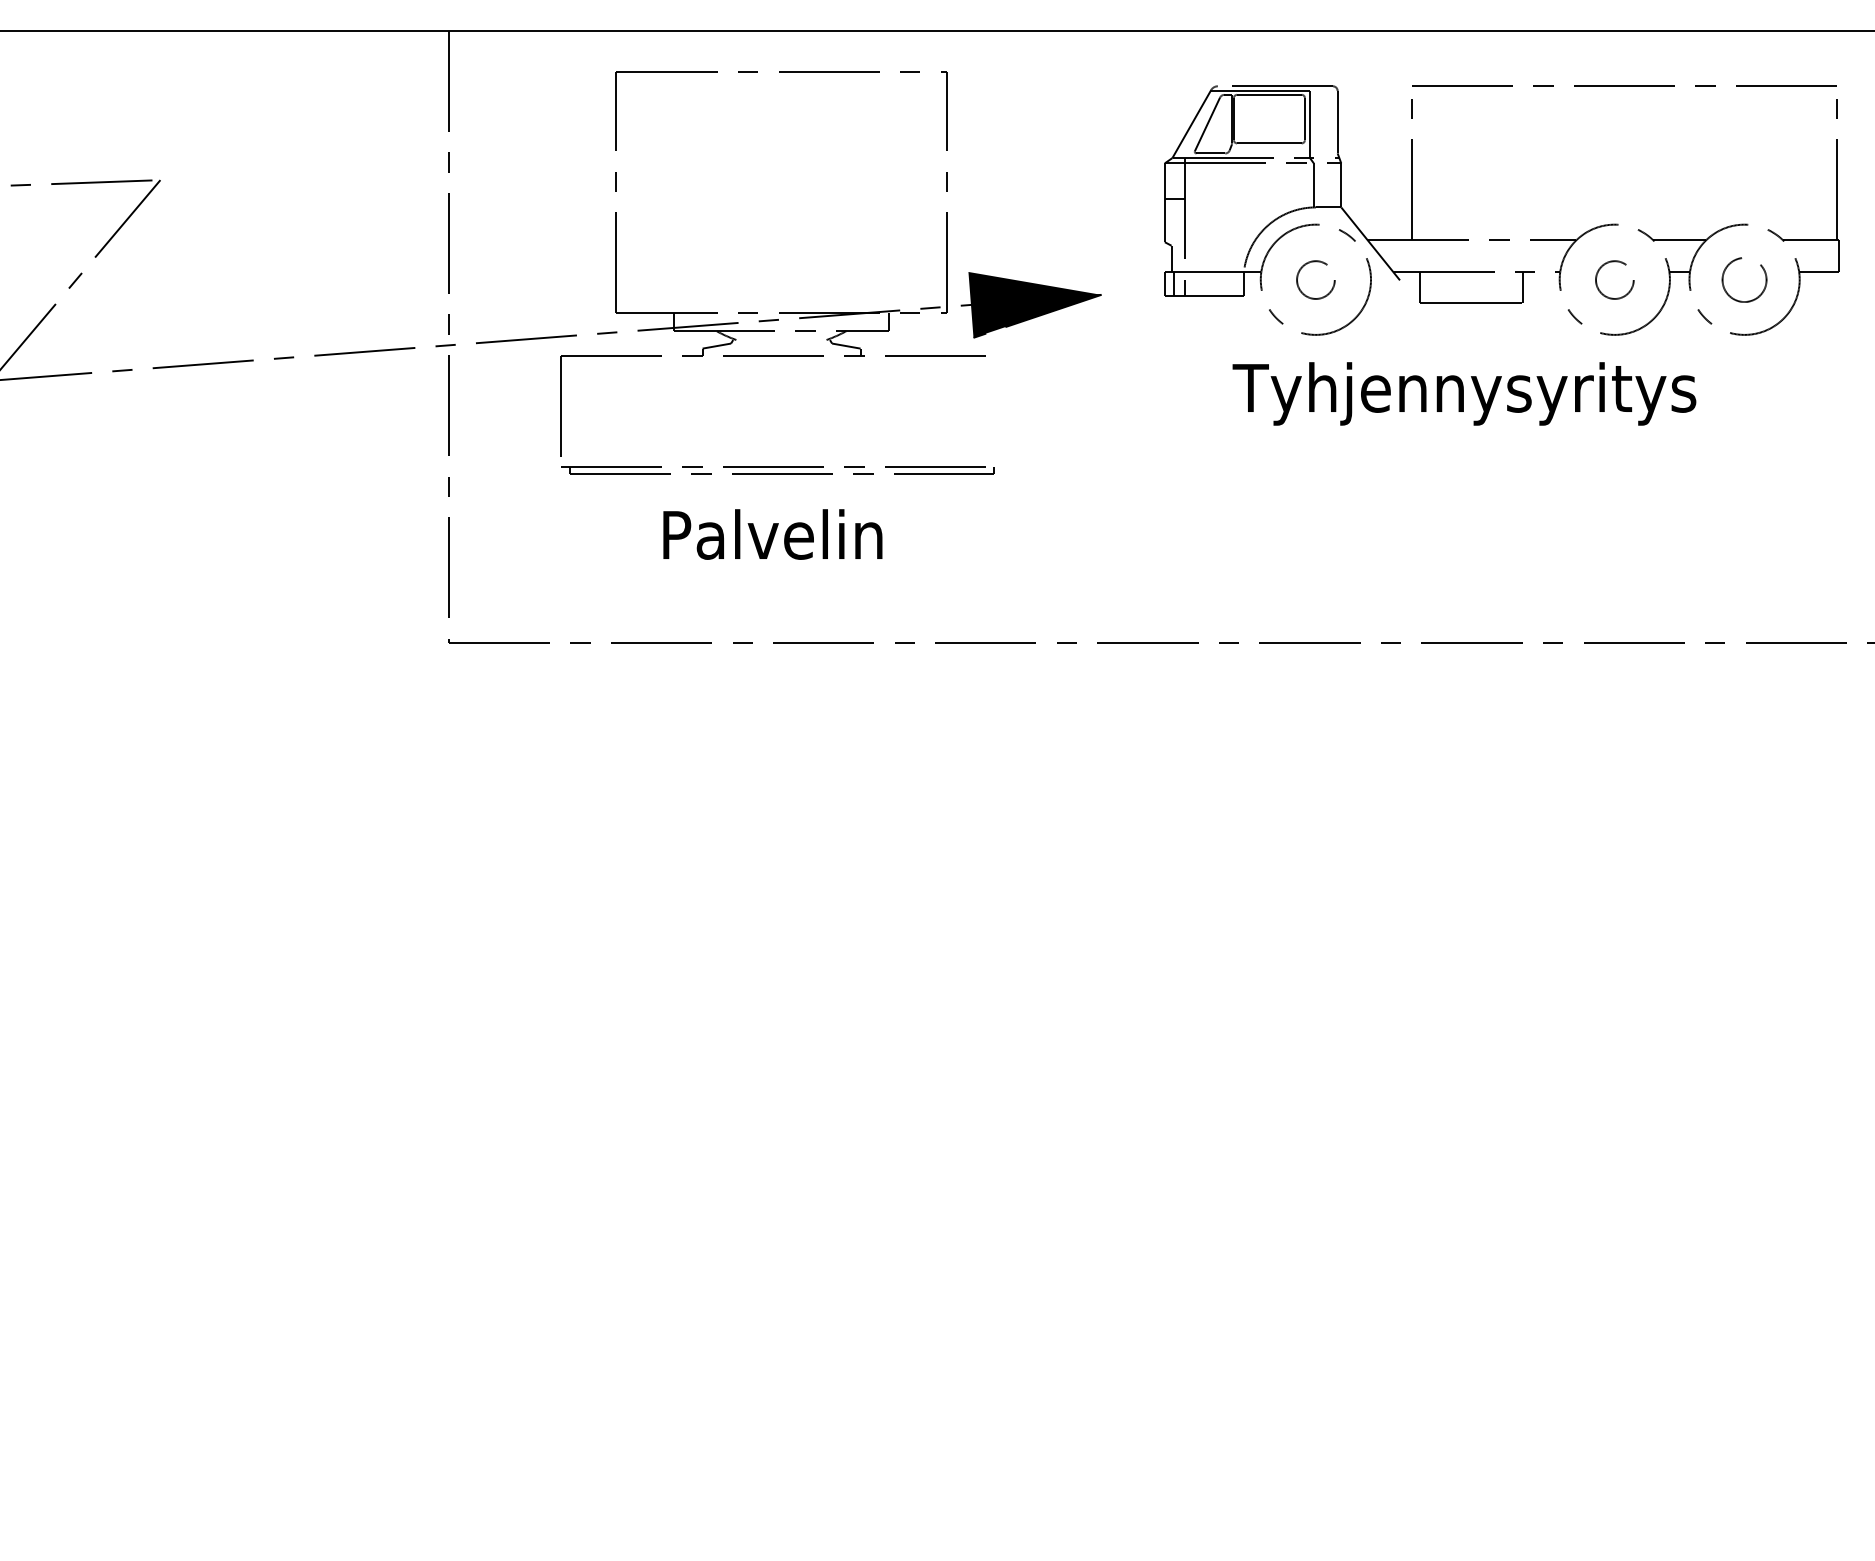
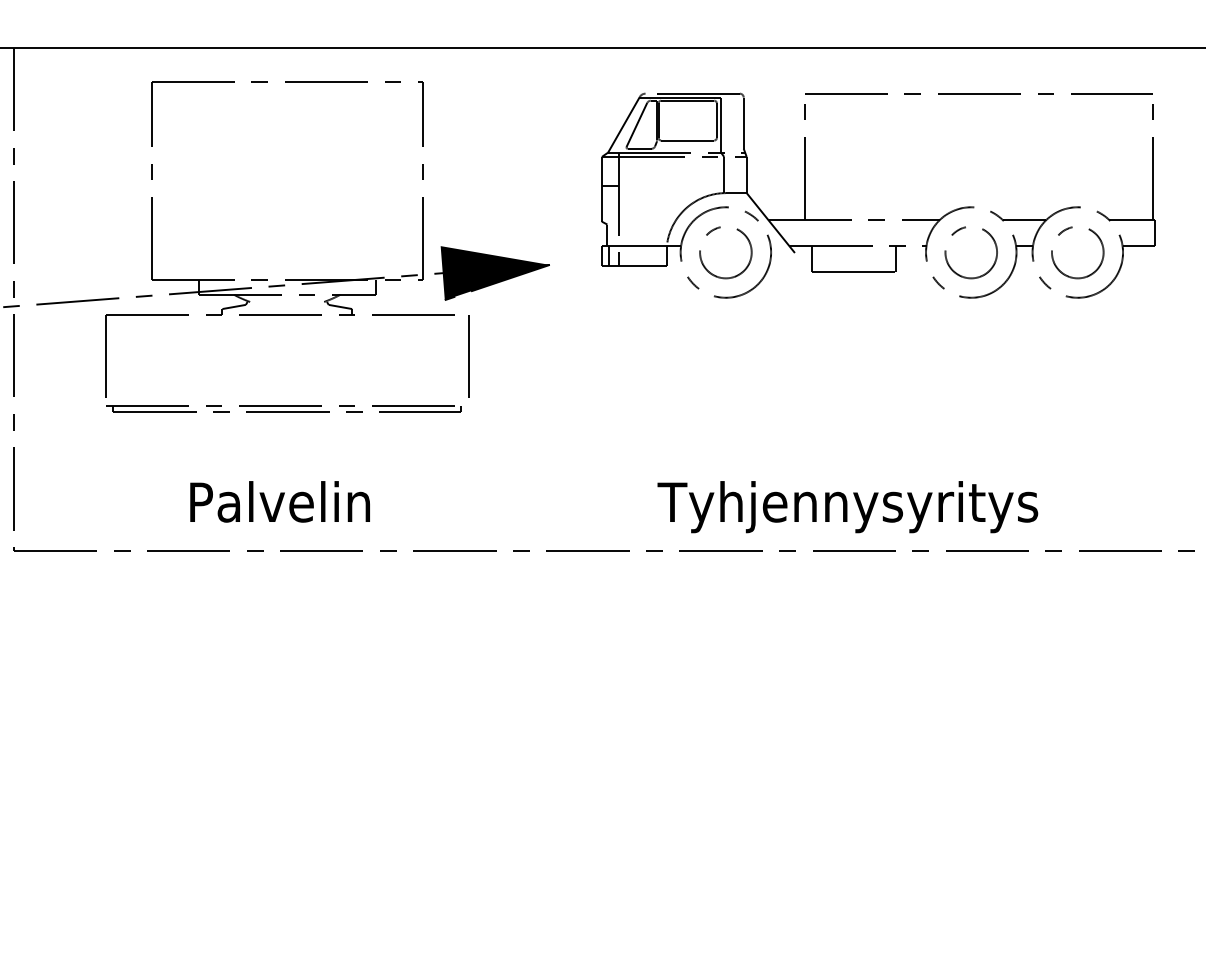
circle: (1315, 280) -> (725, 253), size x1.67
circle: (1614, 280) -> (971, 253), size x1.67
circle: (1744, 280) -> (1077, 253), size x1.43
text: (1464, 393) -> (847, 506), moved
line: (1002, 411) -> (468, 360), added
text: (772, 534) -> (279, 501), moved

